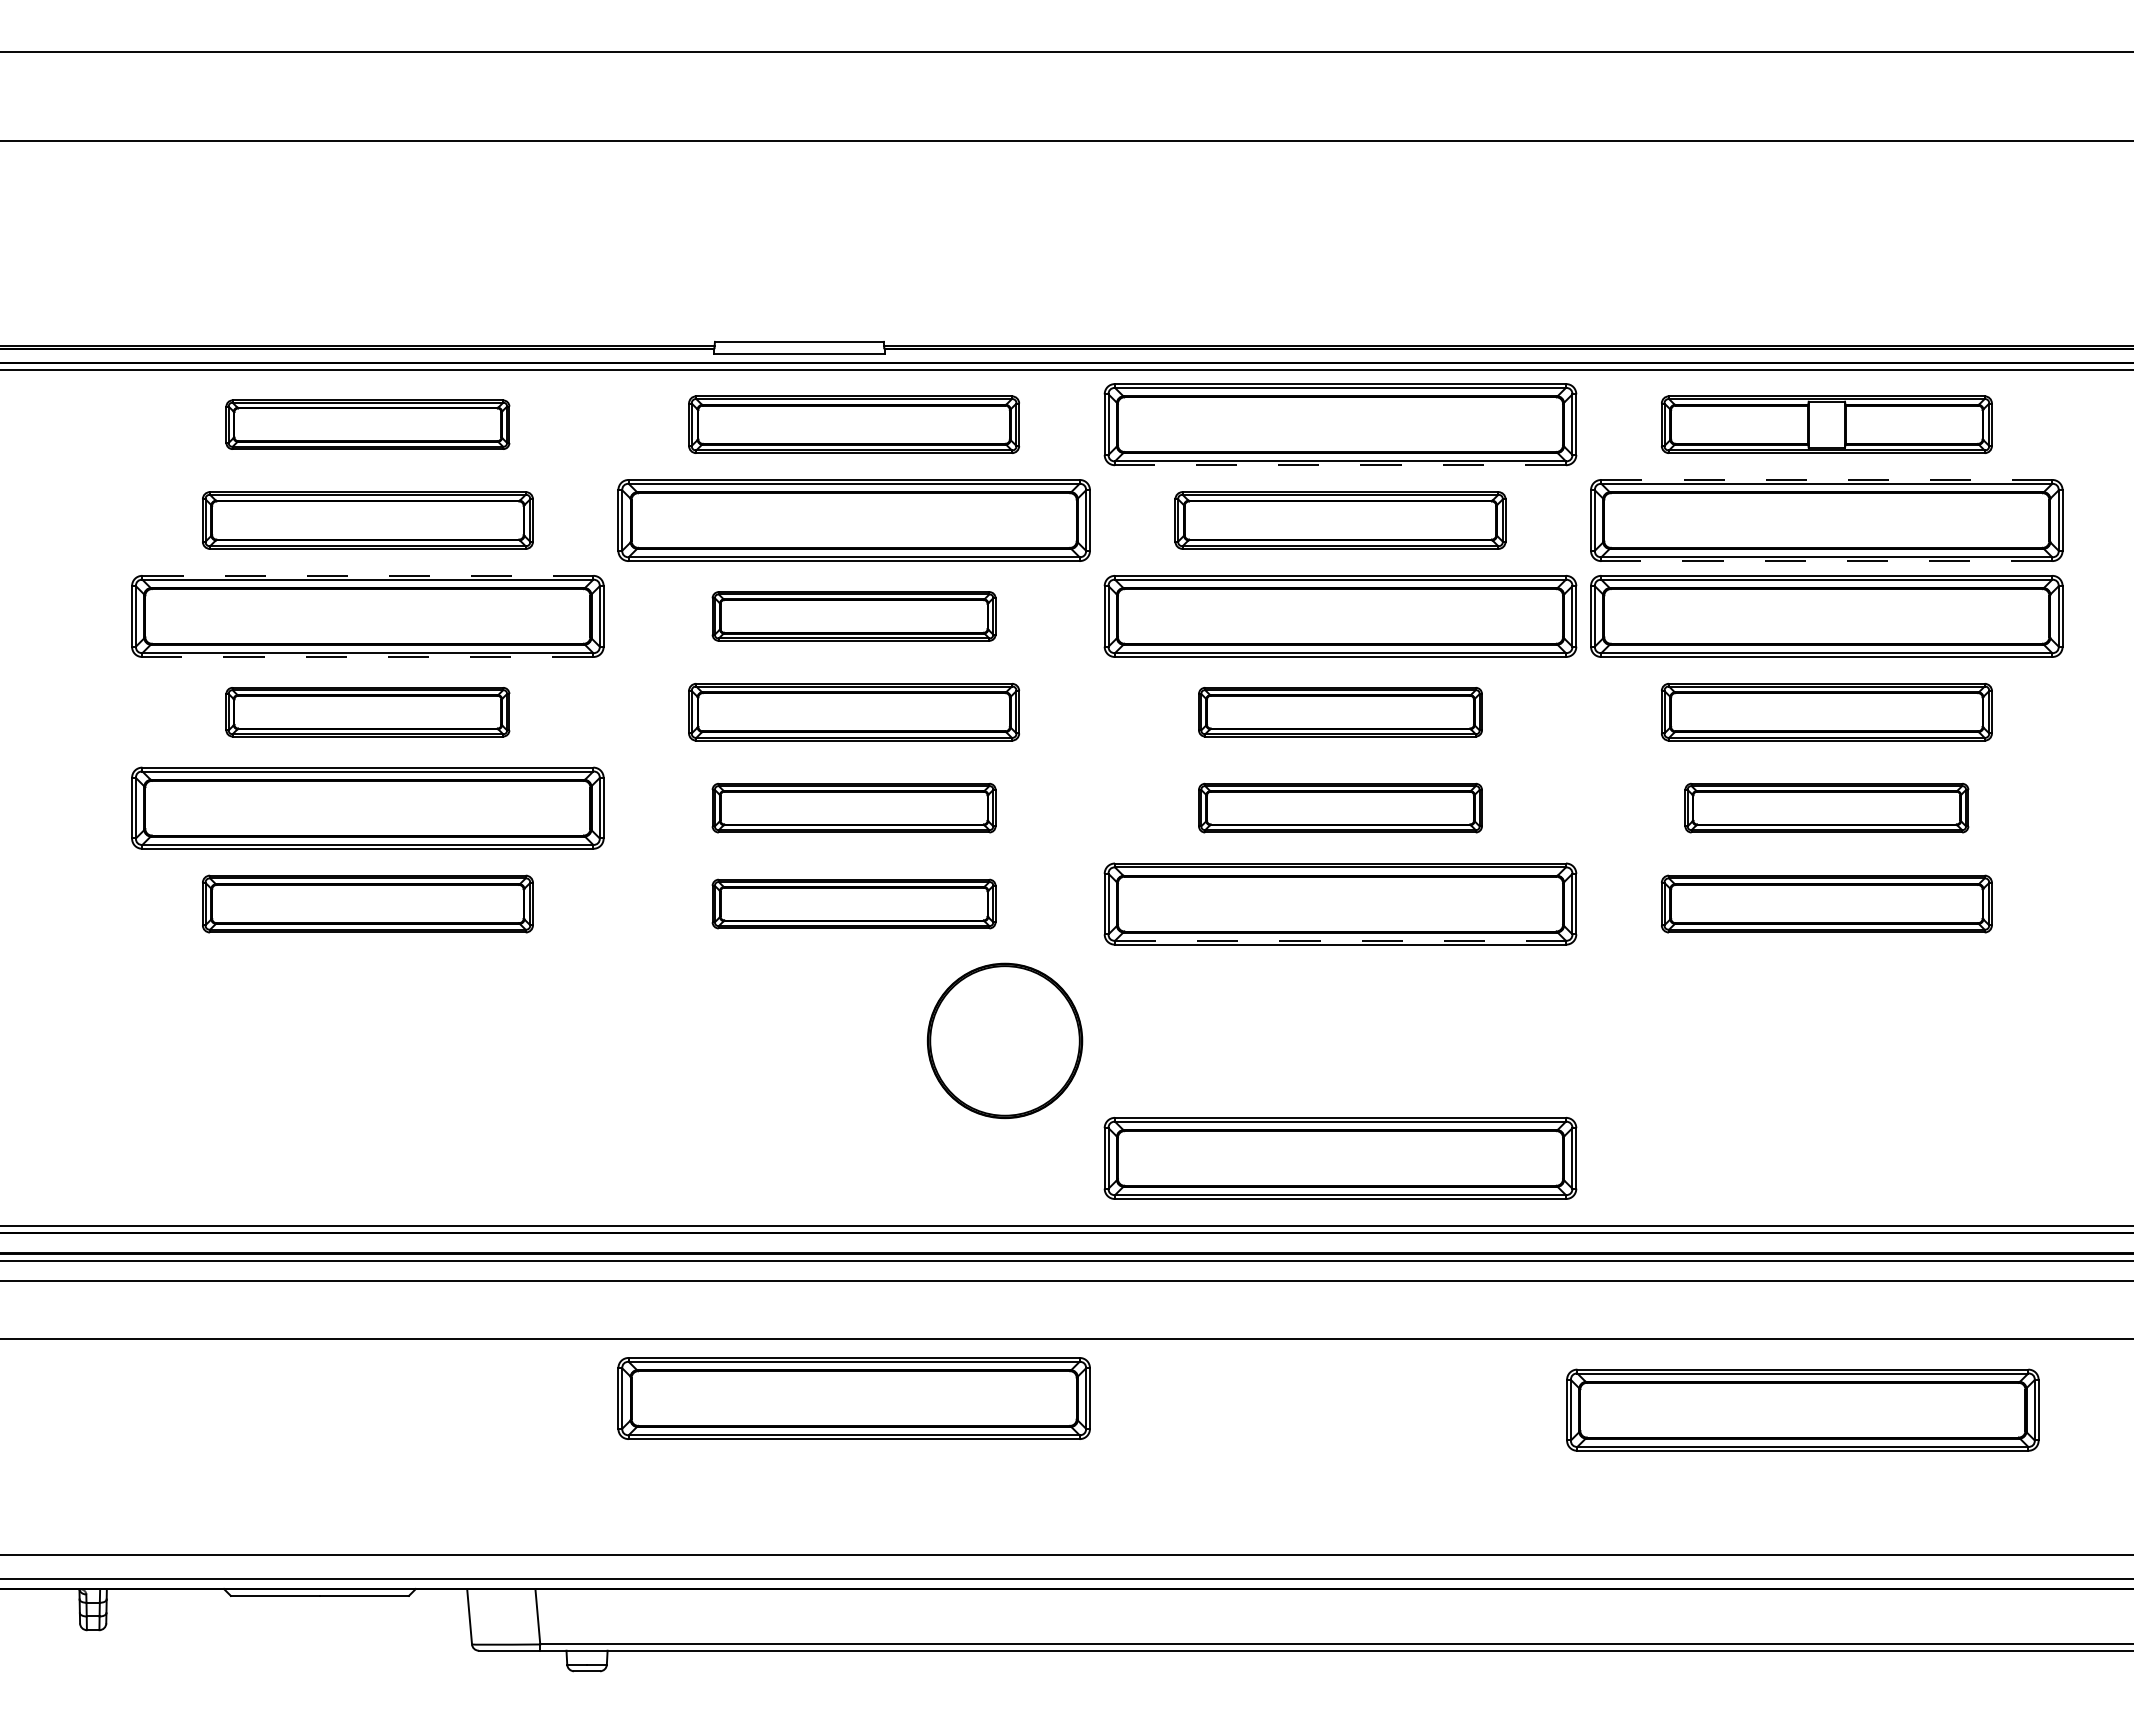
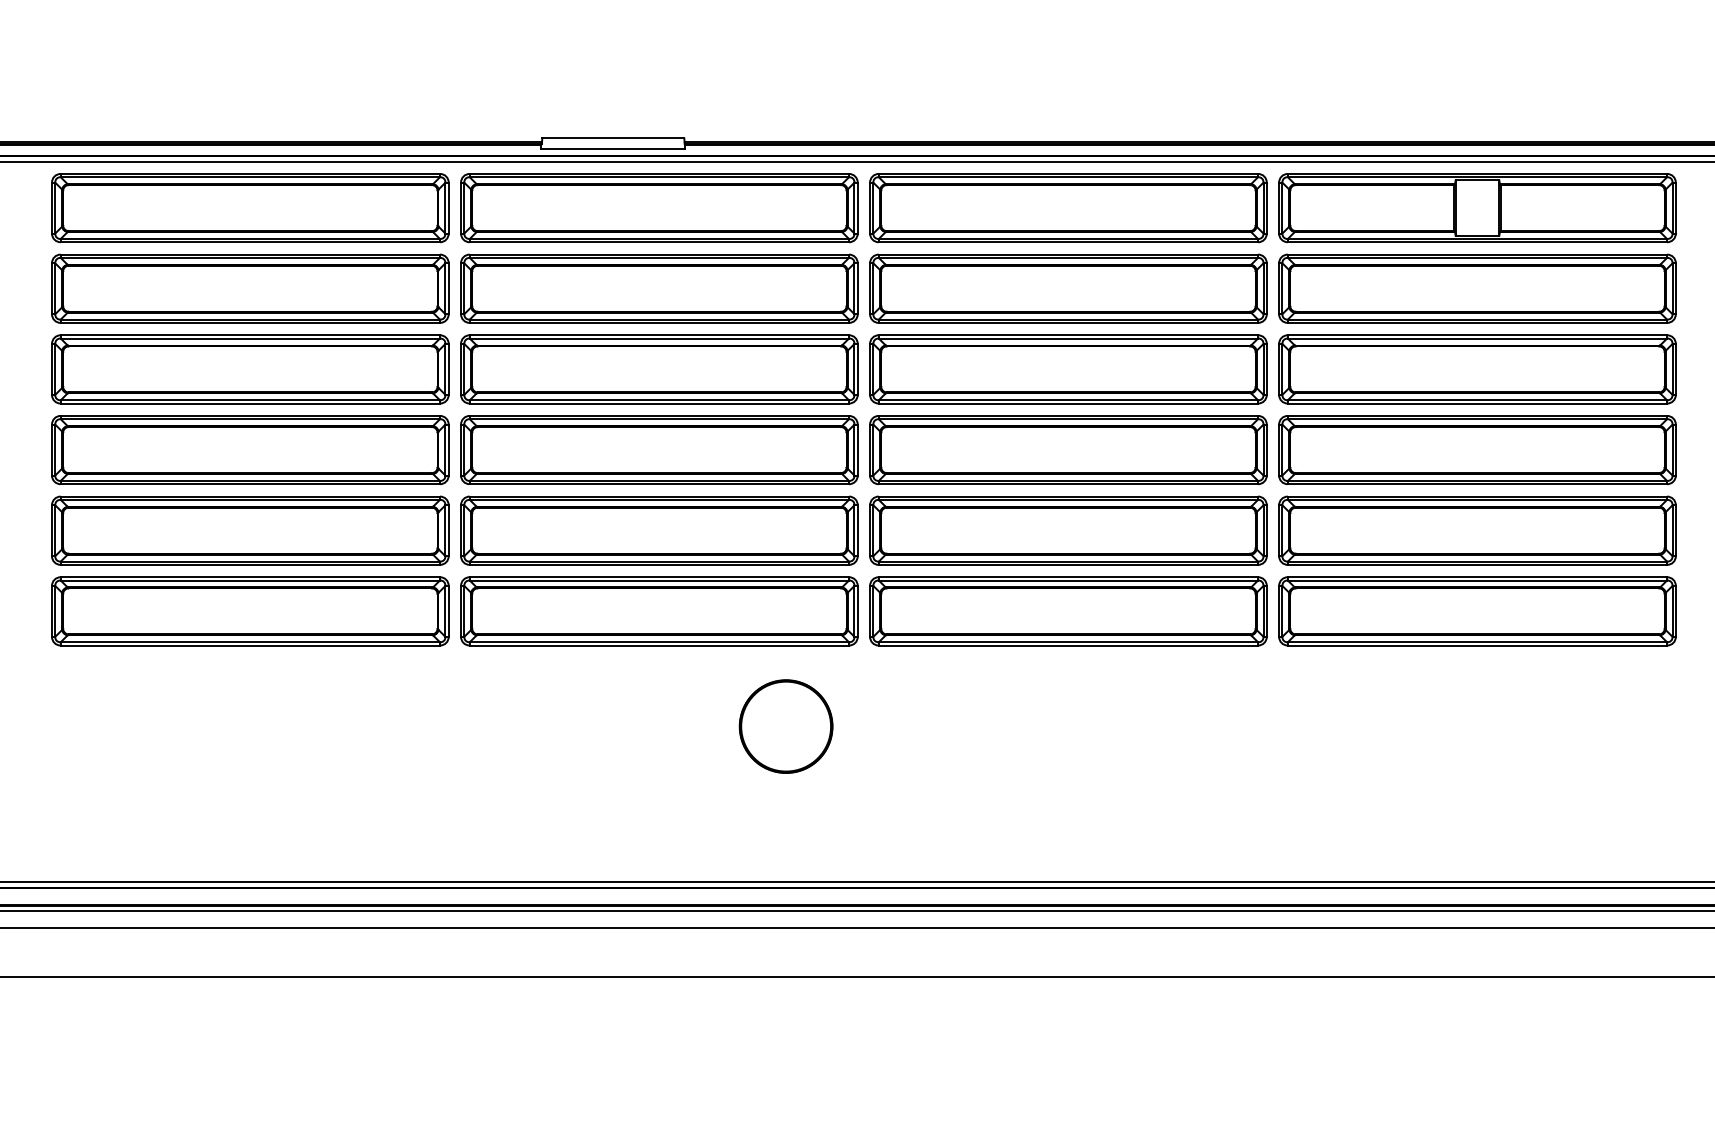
part: (367, 424) -> (250, 207), size x1.67
part: (853, 424) -> (658, 207), size x1.43
part: (1826, 424) -> (1477, 207), size x1.43
line: (1340, 465) -> (1068, 242), dashed -> solid
line: (1827, 479) -> (1478, 254), dashed -> solid
part: (367, 520) -> (250, 288), size x1.43
part: (1340, 520) -> (1068, 288), size x1.43
line: (1826, 561) -> (1477, 323), dashed -> solid
line: (368, 575) -> (250, 334), dashed -> solid
part: (853, 616) -> (658, 369), size x1.67
line: (367, 657) -> (250, 403), dashed -> solid
part: (367, 711) -> (250, 449), size x1.67
part: (853, 711) -> (658, 449), size x1.43
part: (1340, 711) -> (1068, 449), size x1.67
part: (1826, 711) -> (1477, 449), size x1.43
part: (853, 807) -> (658, 530), size x1.67
part: (1340, 807) -> (1068, 530), size x1.67
part: (1826, 807) -> (1477, 530), size x1.67
part: (367, 903) -> (250, 610), size x1.43
part: (853, 903) -> (658, 610), size x1.67
part: (1826, 903) -> (1477, 610), size x1.43
line: (1341, 940) -> (1069, 641), dashed -> solid
part: (1004, 1041) -> (785, 726), size x0.71
part: (1340, 1158) -> (1068, 825), removed
part: (853, 1398) -> (658, 1027), removed
part: (1802, 1409) -> (1457, 1036), removed

